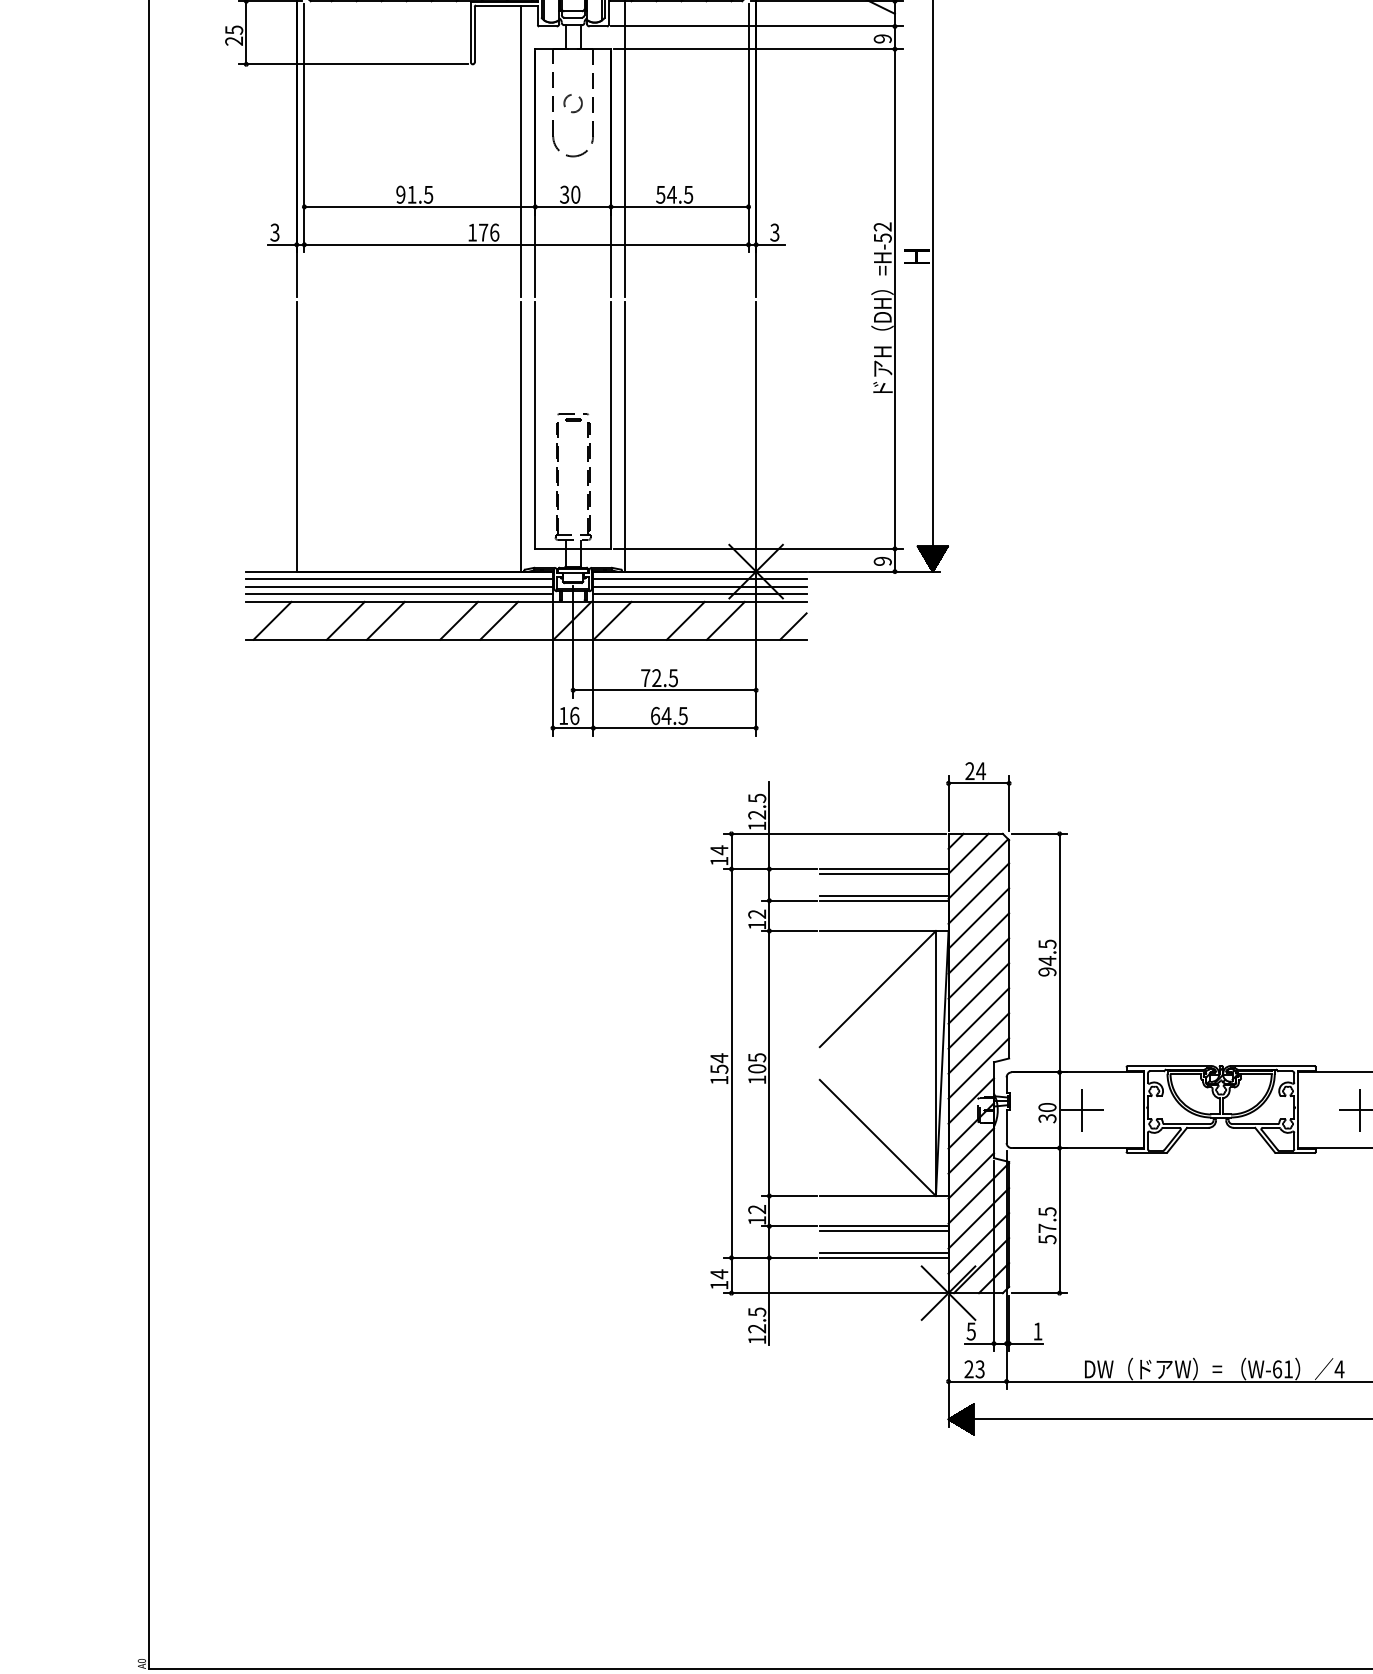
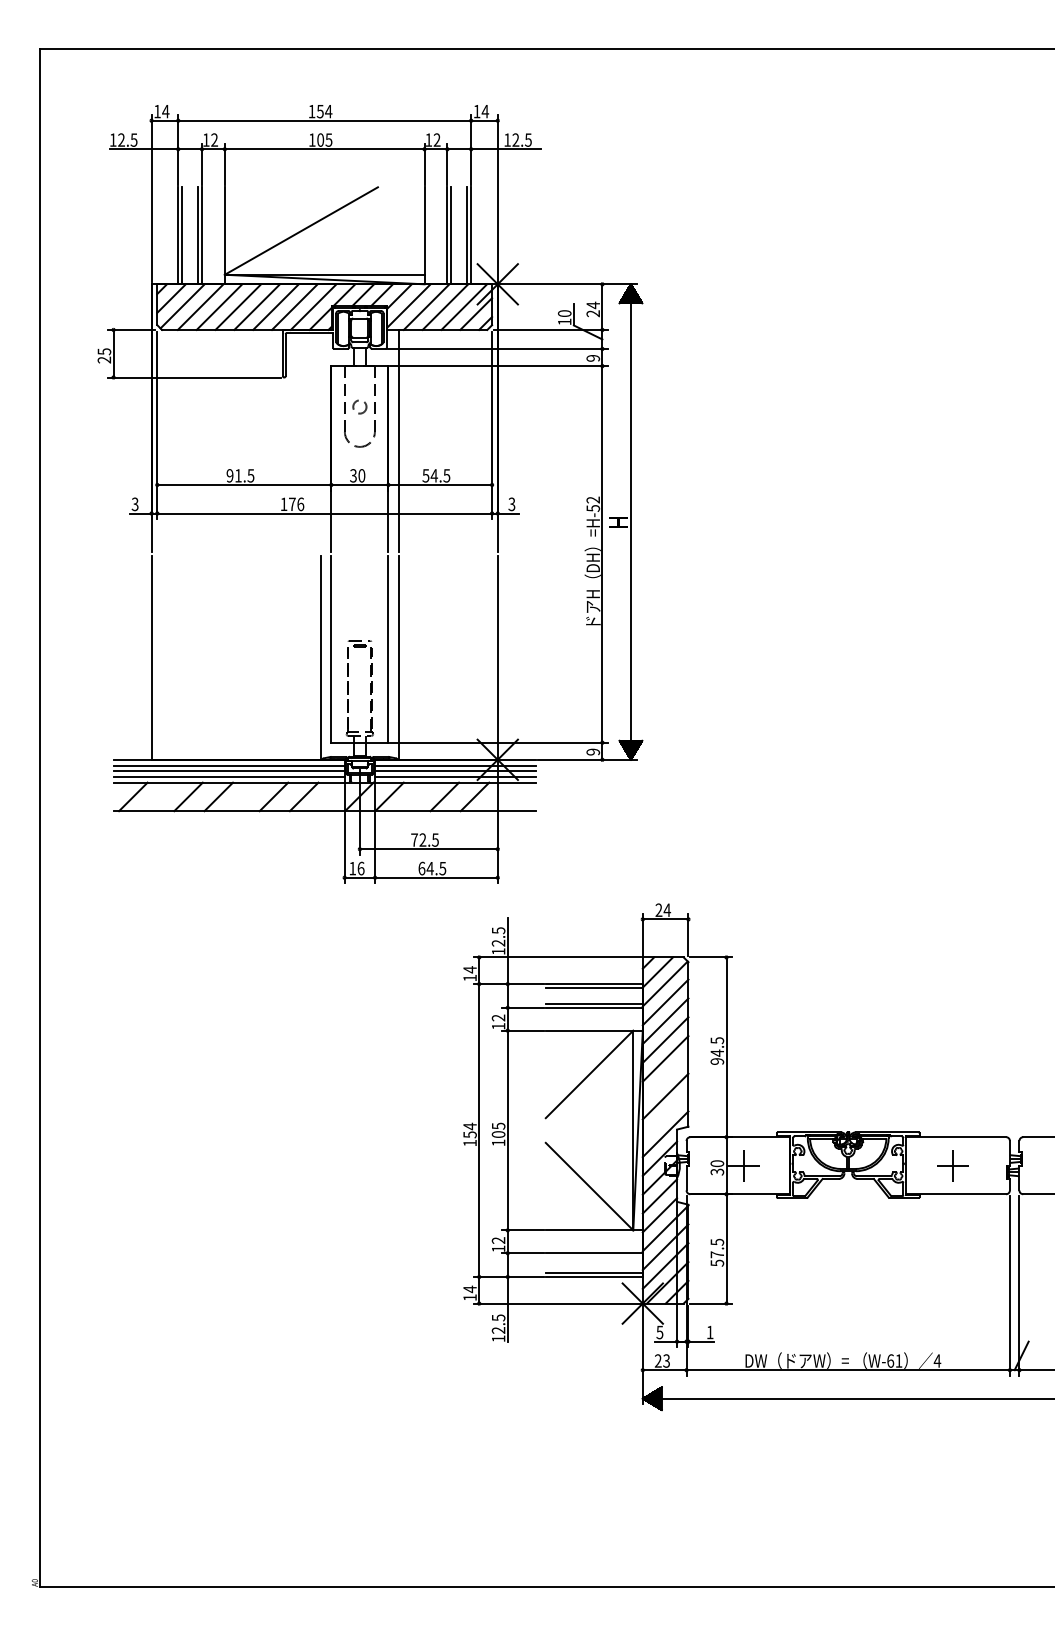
line: (520, 150) -> (320, 442), removed
line: (792, 626) -> (525, 801), removed
line: (978, 993) -> (665, 1077), removed
line: (978, 1043) -> (665, 1115), removed
line: (883, 1231) -> (593, 1257), removed

